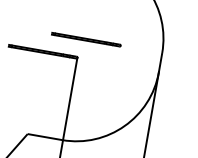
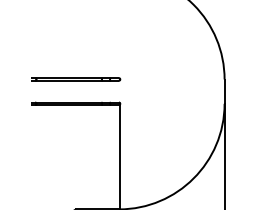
line: (86, 39) -> (76, 78), moved

